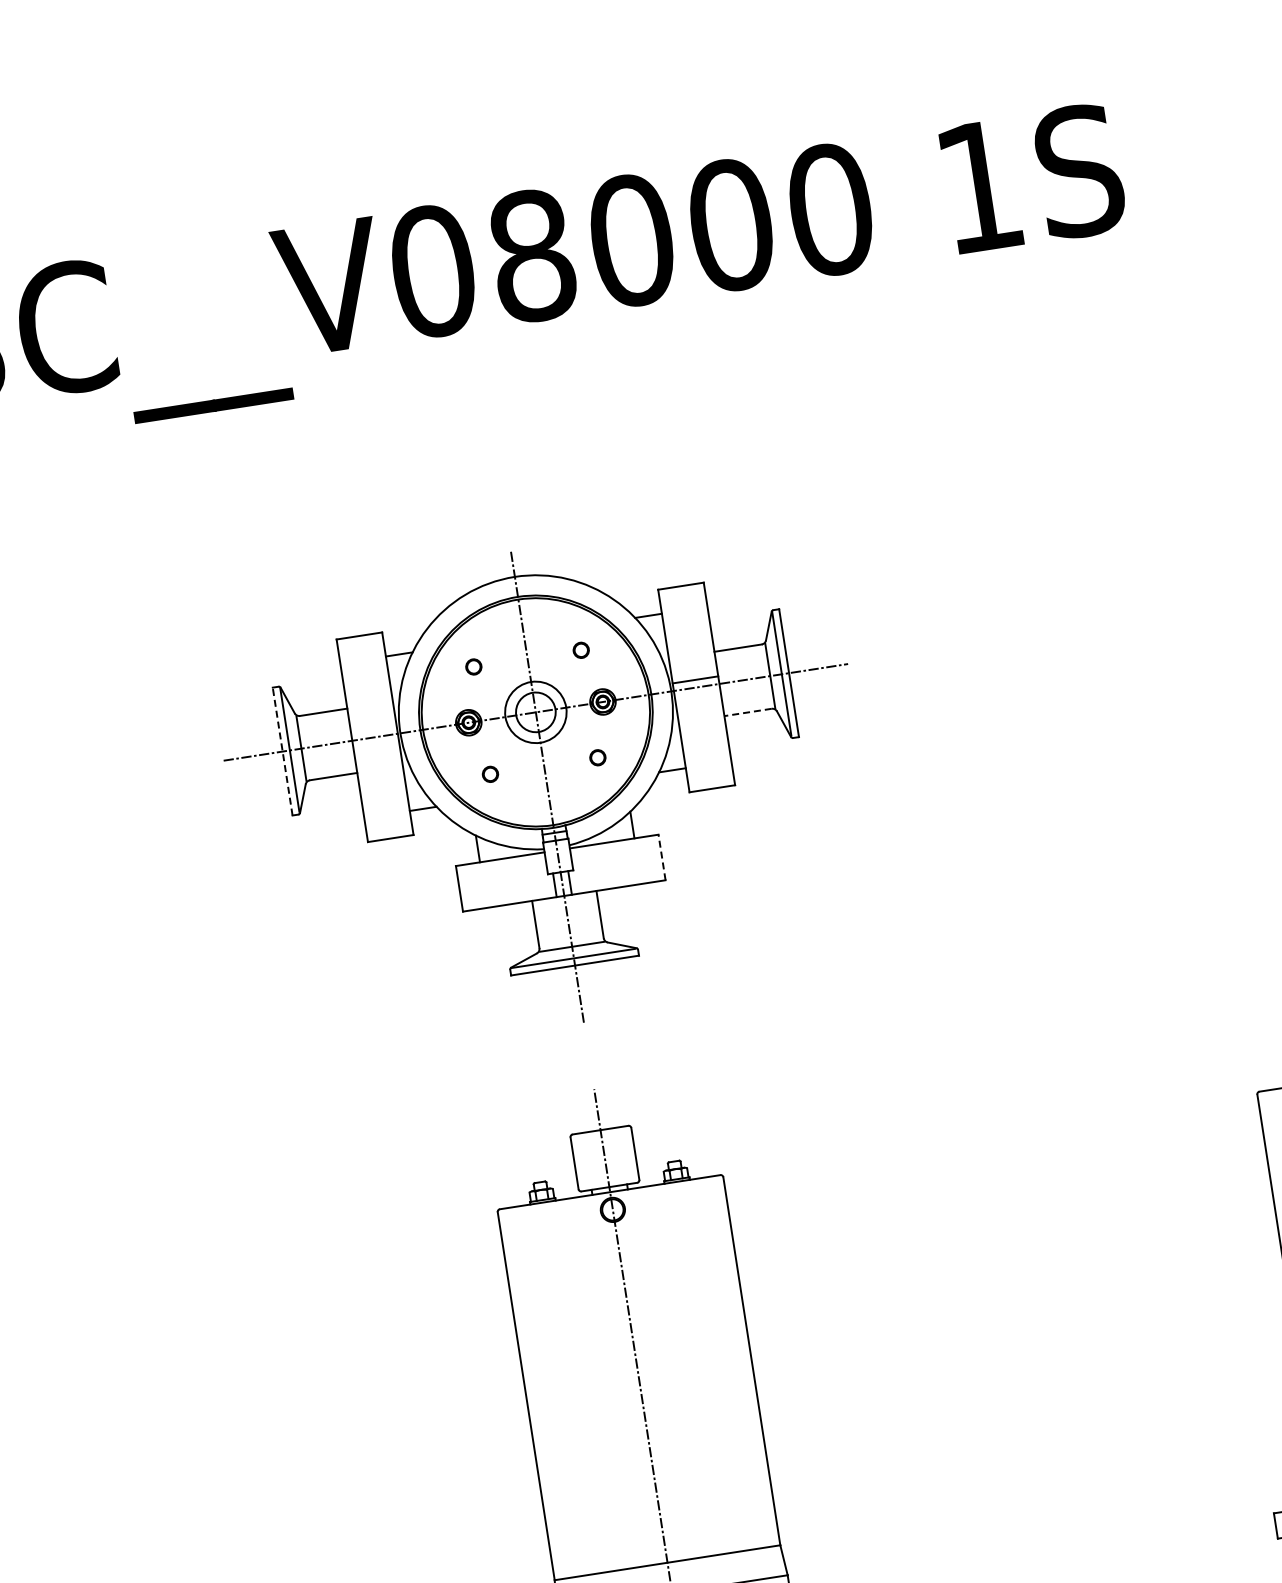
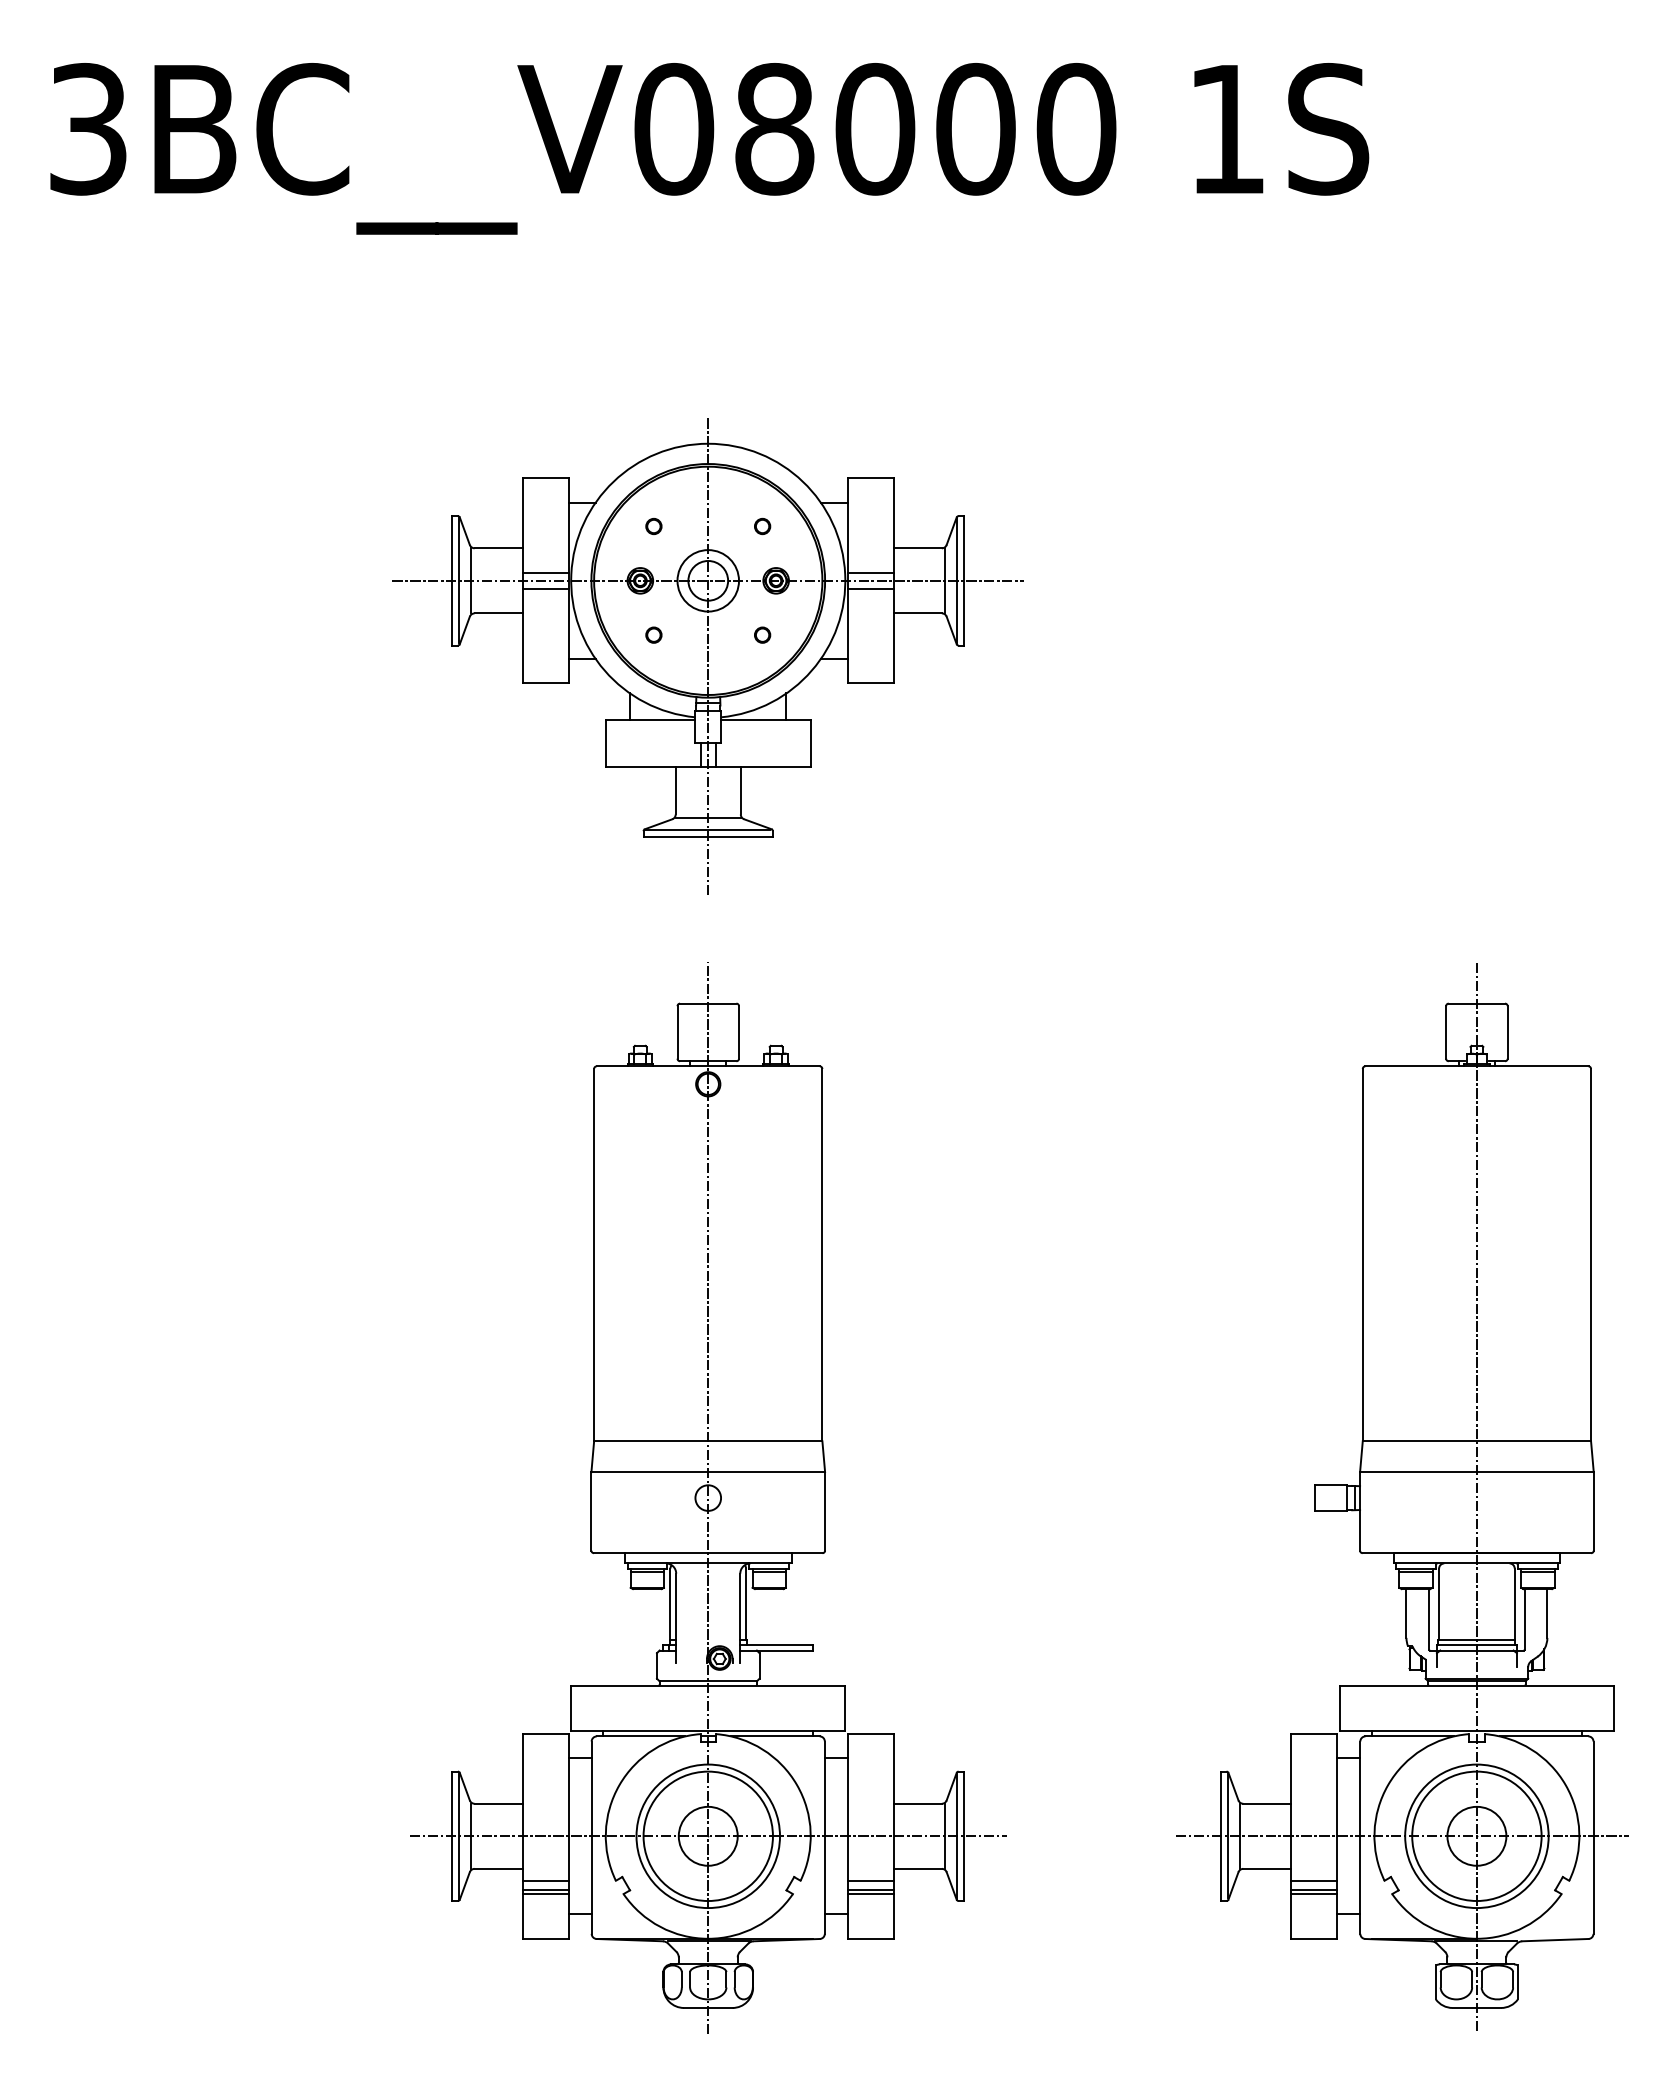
line: (697, 695) -> (870, 588), added
line: (747, 712) -> (917, 613), dashed -> solid
line: (373, 730) -> (545, 573), added
line: (376, 744) -> (545, 588), added
line: (283, 751) -> (452, 580), dashed -> solid
line: (661, 857) -> (810, 743), dashed -> solid

